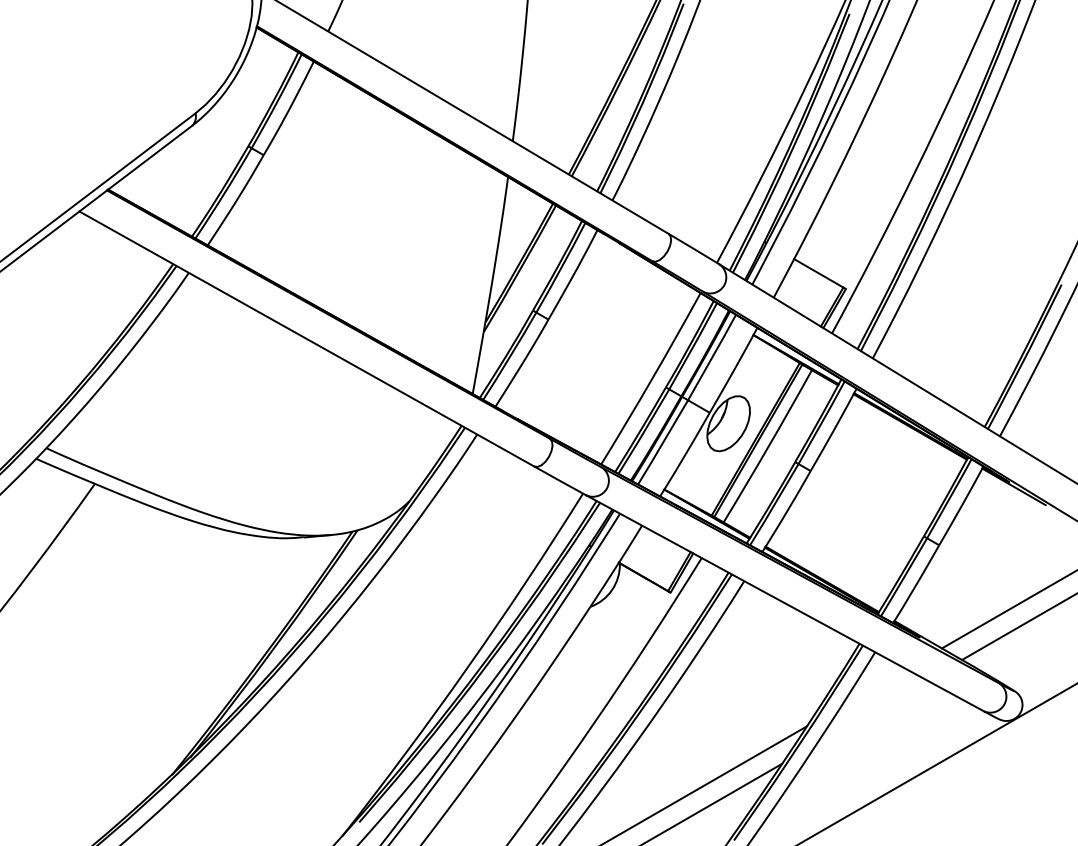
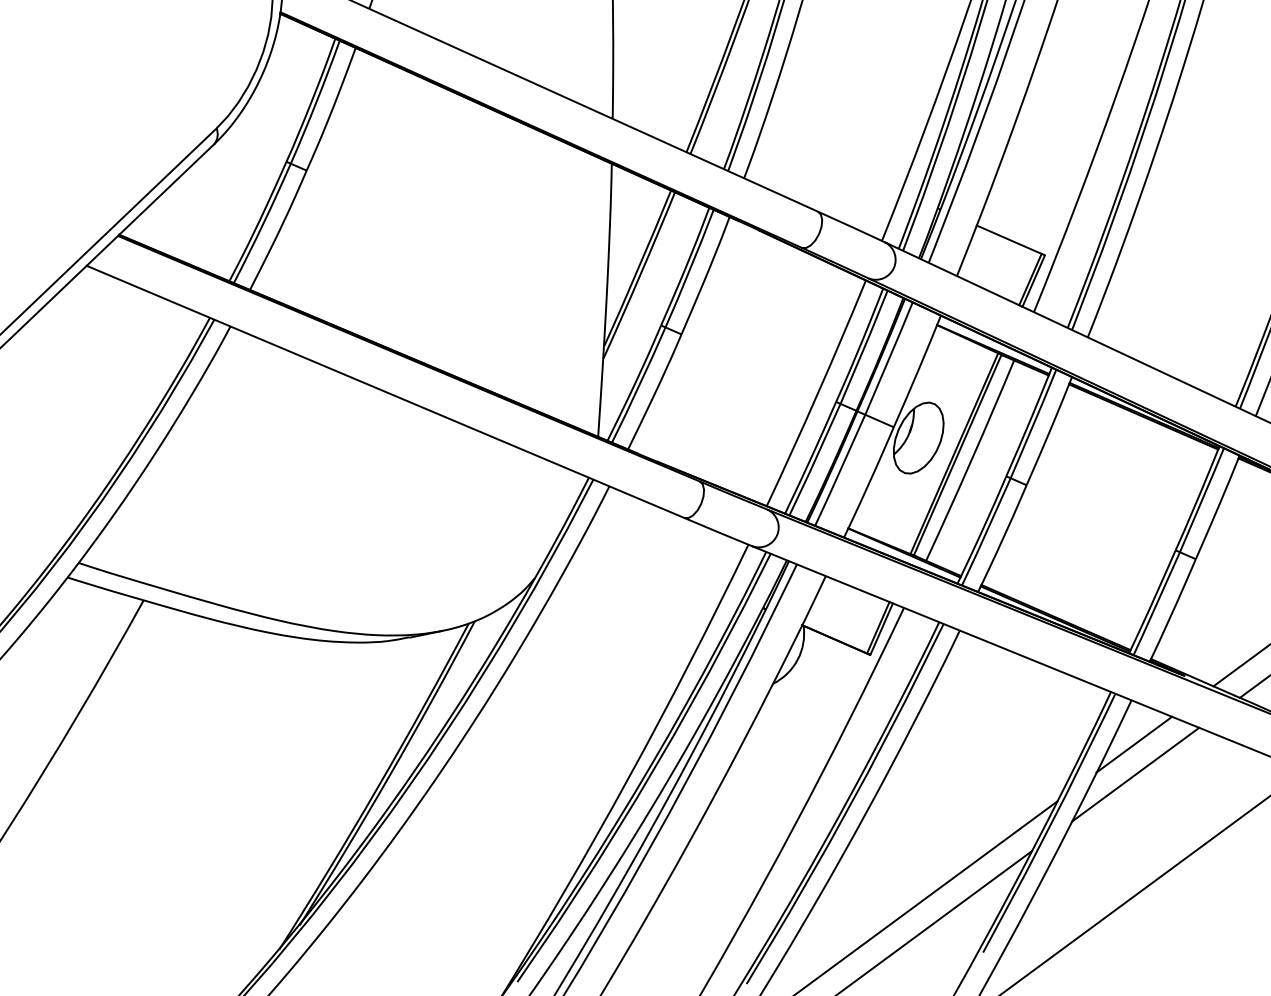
line: (873, 687) -> (1134, 744), added
line: (871, 711) -> (1135, 774), added

